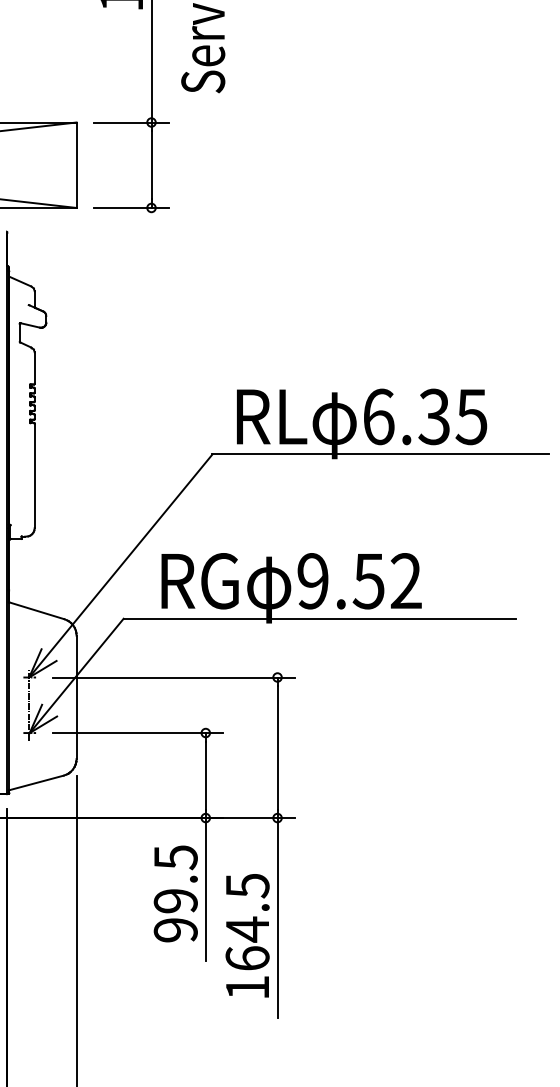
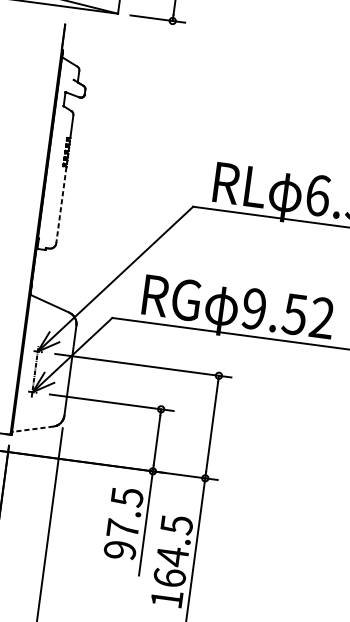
line: (34, 476) -> (61, 205), solid -> dashed
line: (36, 783) -> (32, 429), solid -> dashed
text: (175, 901) -> (122, 529), 99.5 -> 97.5

